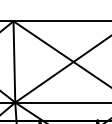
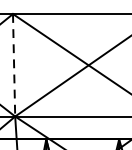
line: (14, 61) -> (14, 64), solid -> dashed

